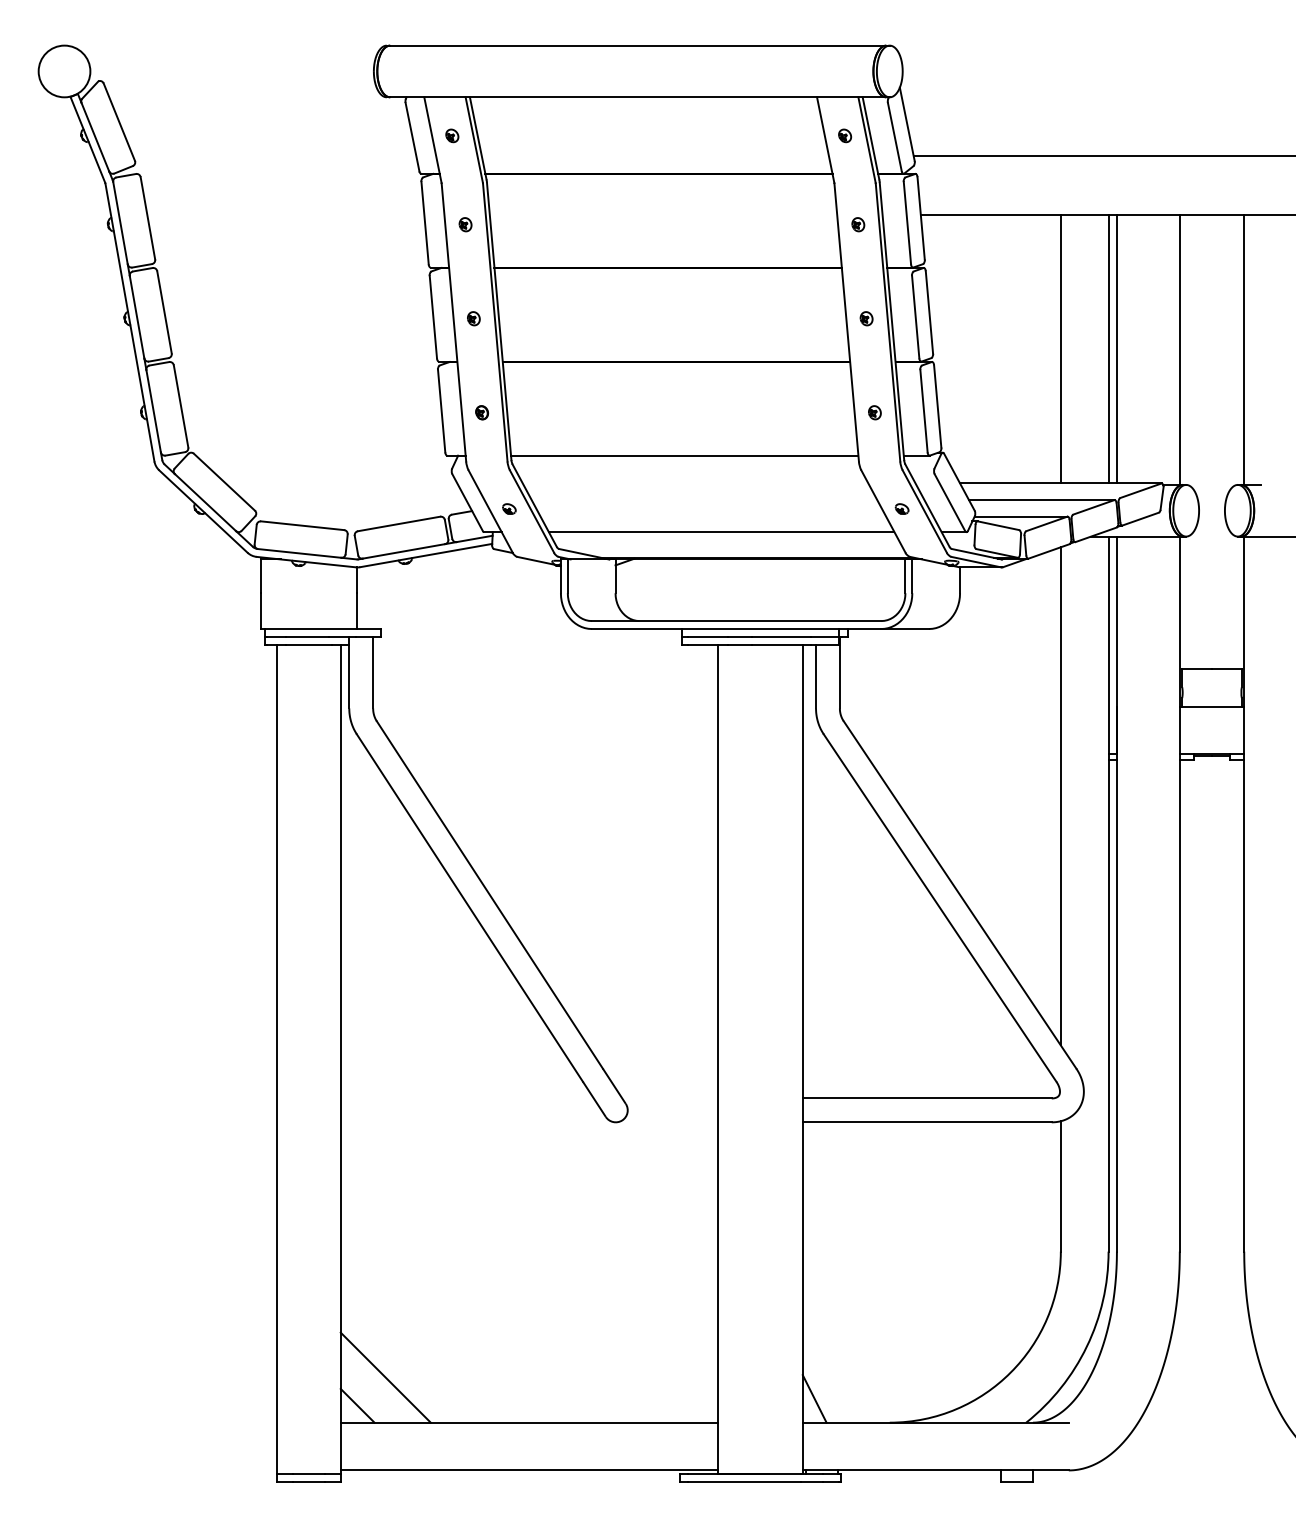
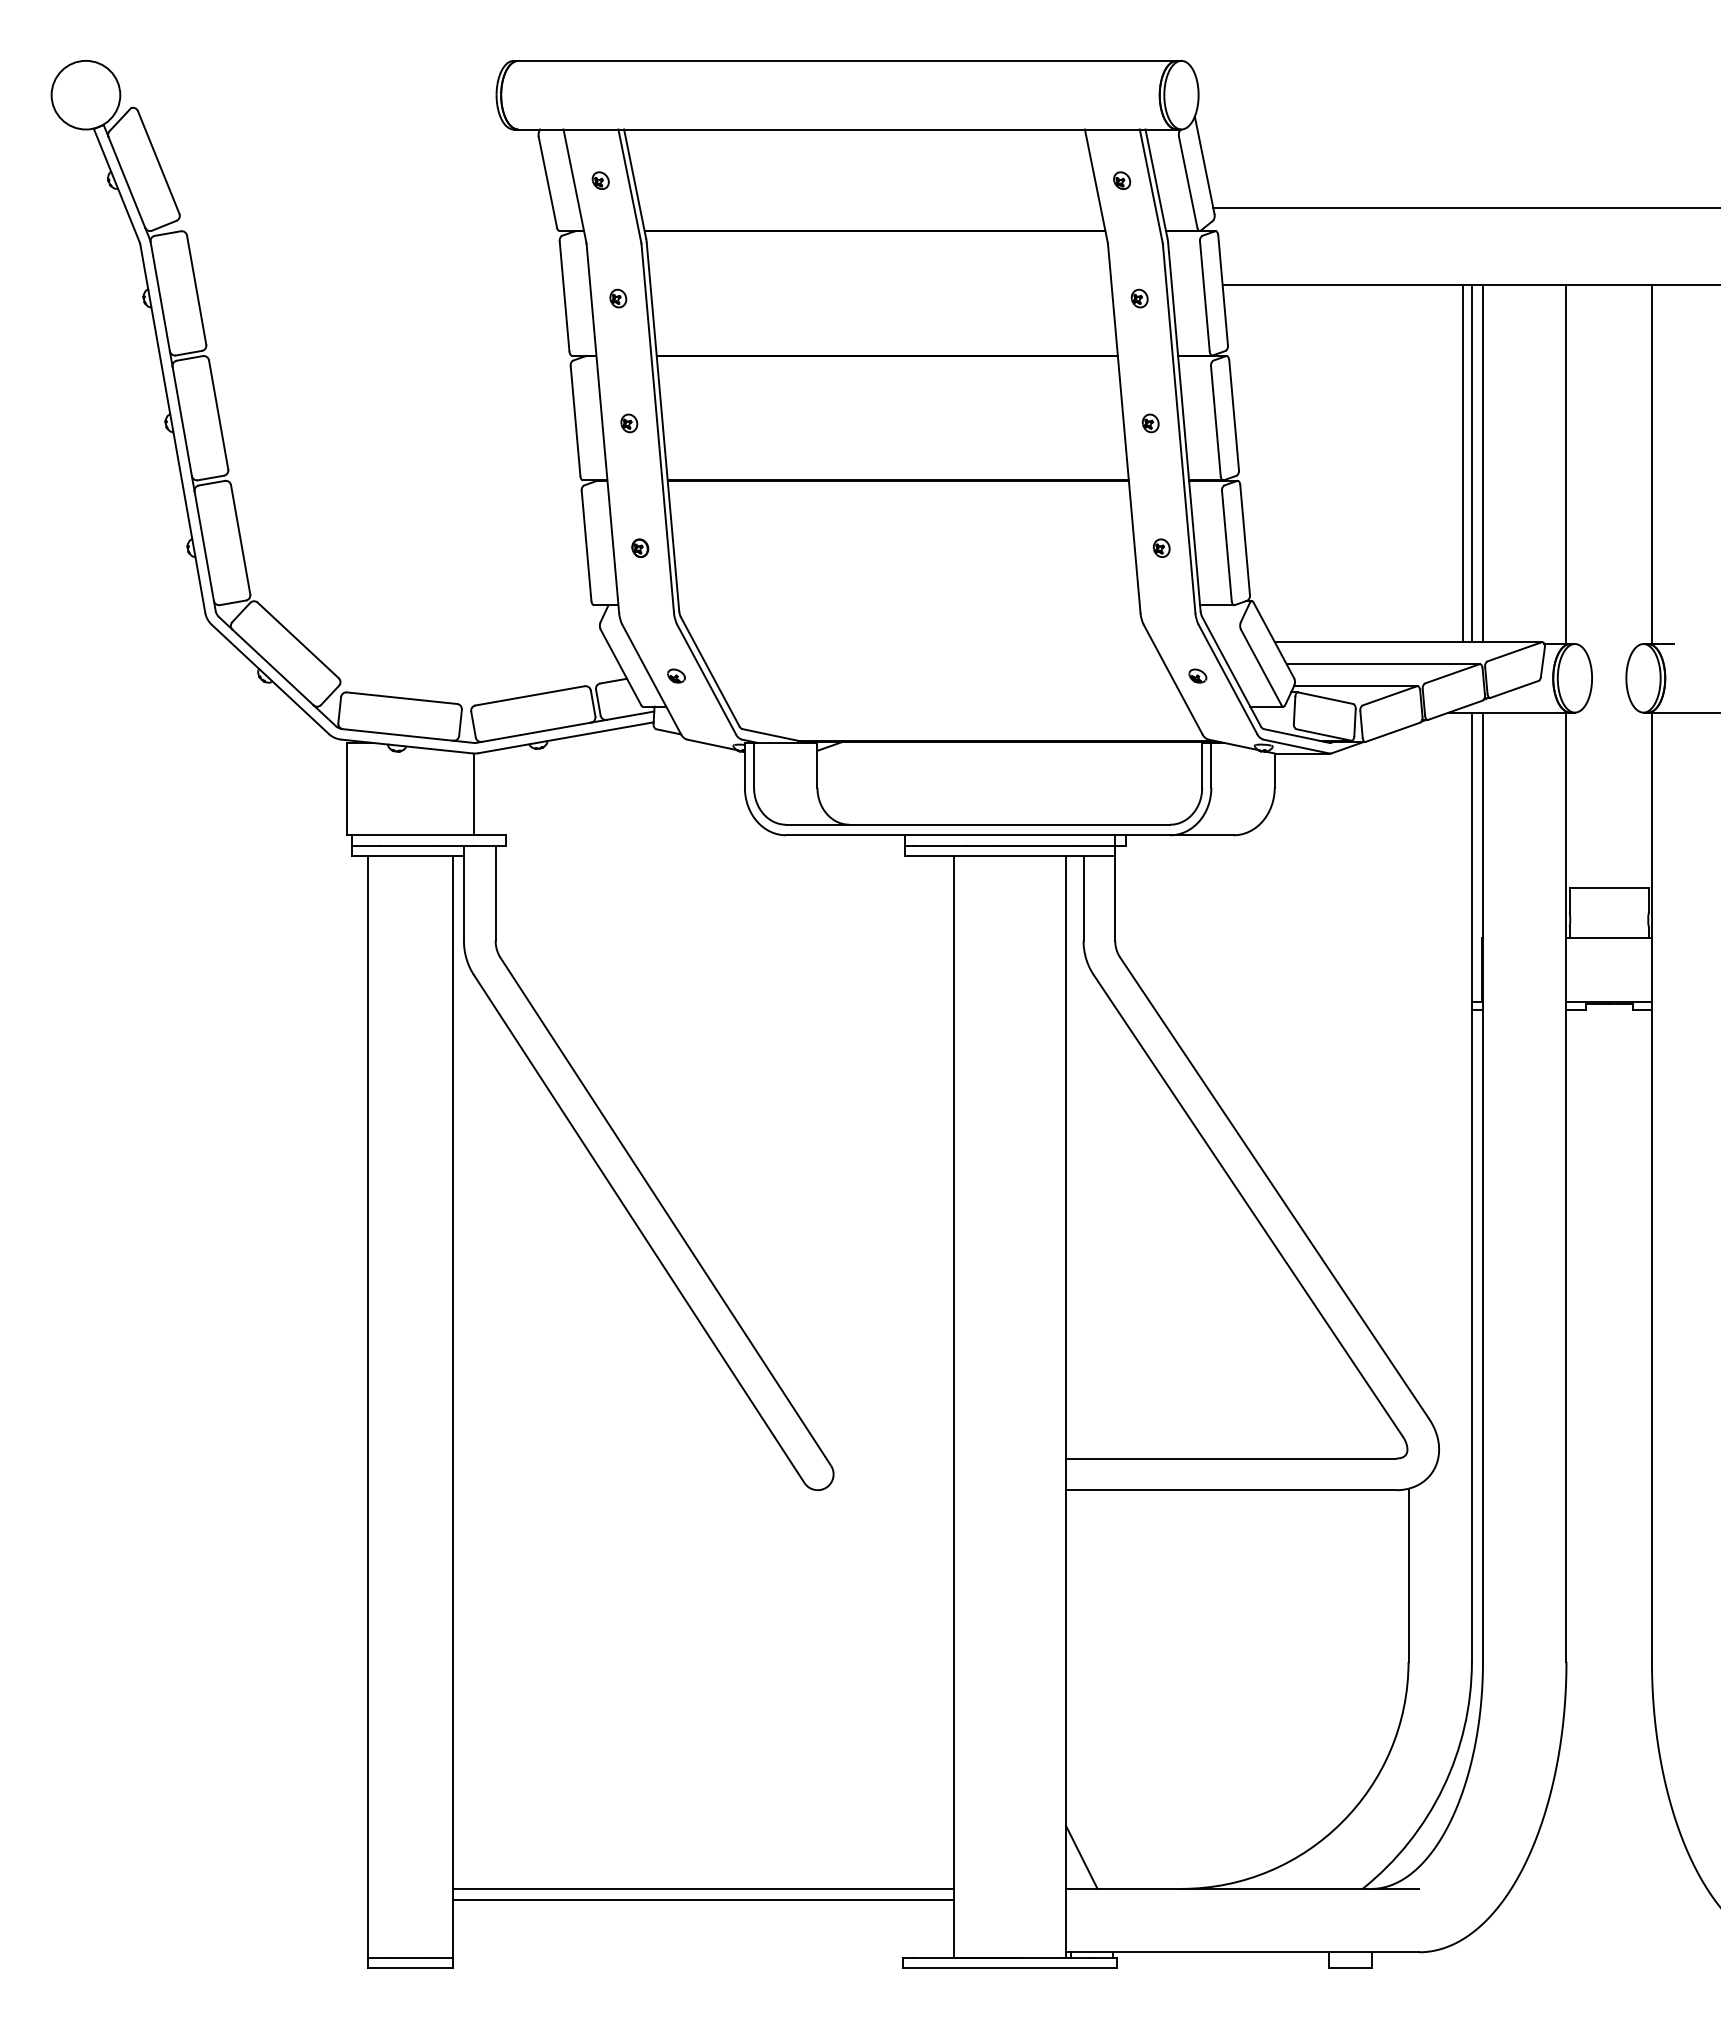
line: (1060, 348) -> (1462, 463), moved
line: (684, 455) -> (908, 605), removed
line: (721, 531) -> (957, 706), removed
line: (1060, 796) -> (1408, 1057), removed
line: (385, 1377) -> (512, 1828), removed
line: (357, 1405) -> (474, 1866), removed
line: (528, 1470) -> (702, 1900), moved

